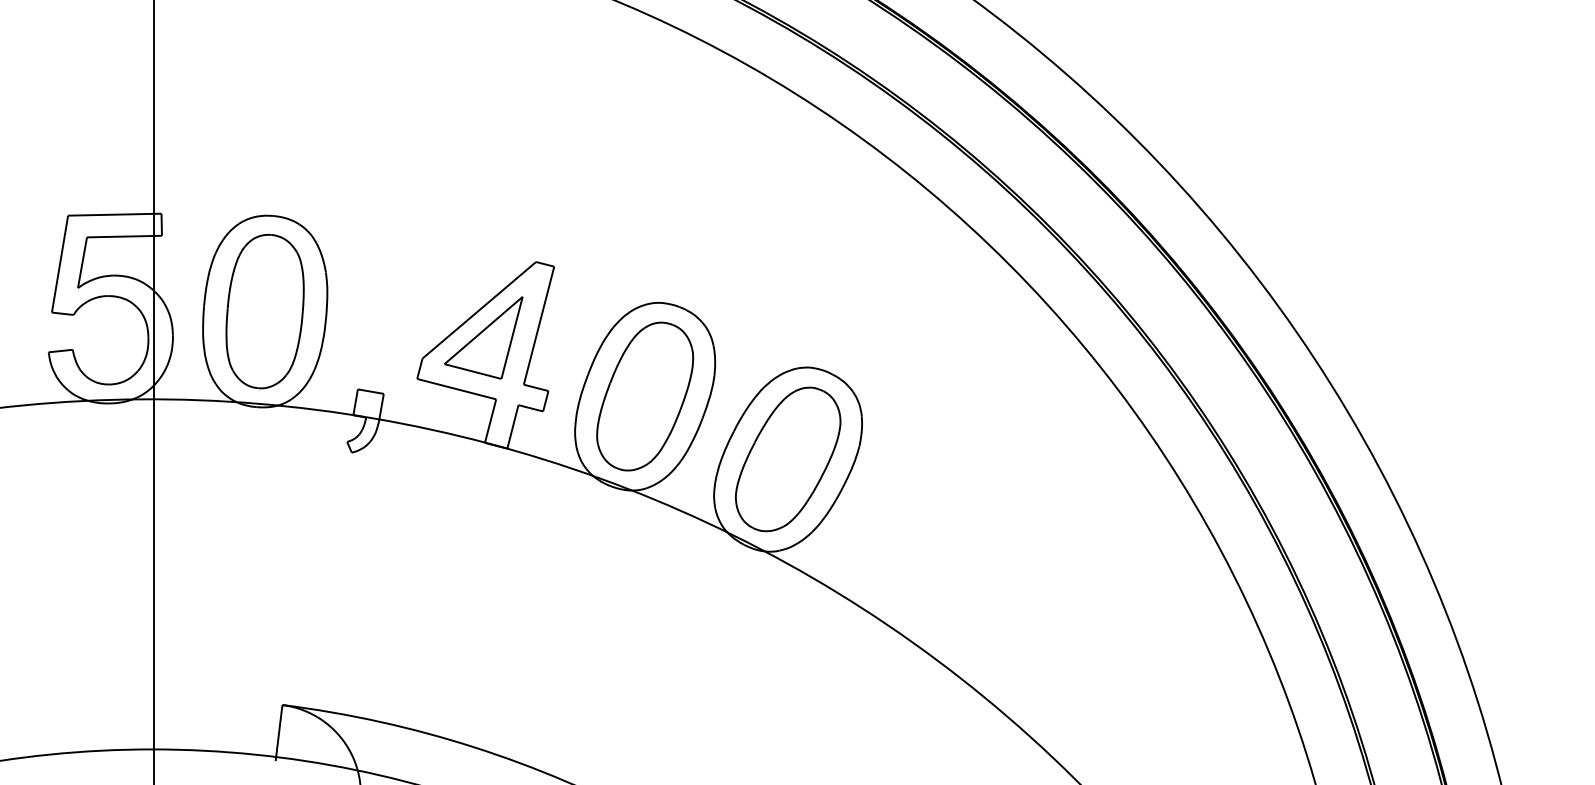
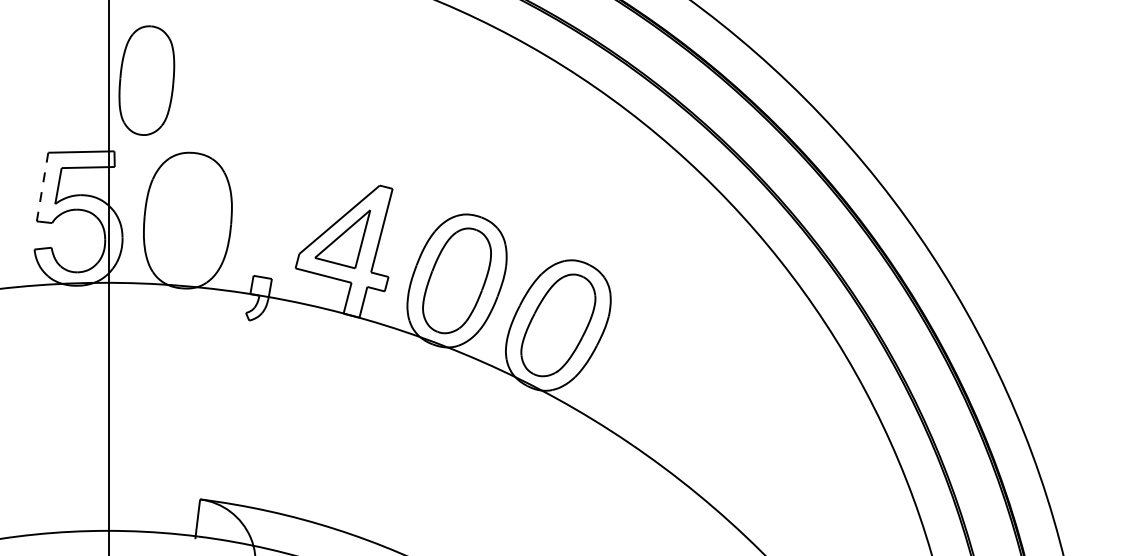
line: (59, 264) -> (42, 187), solid -> dashed
part: (264, 311) -> (146, 80), moved

